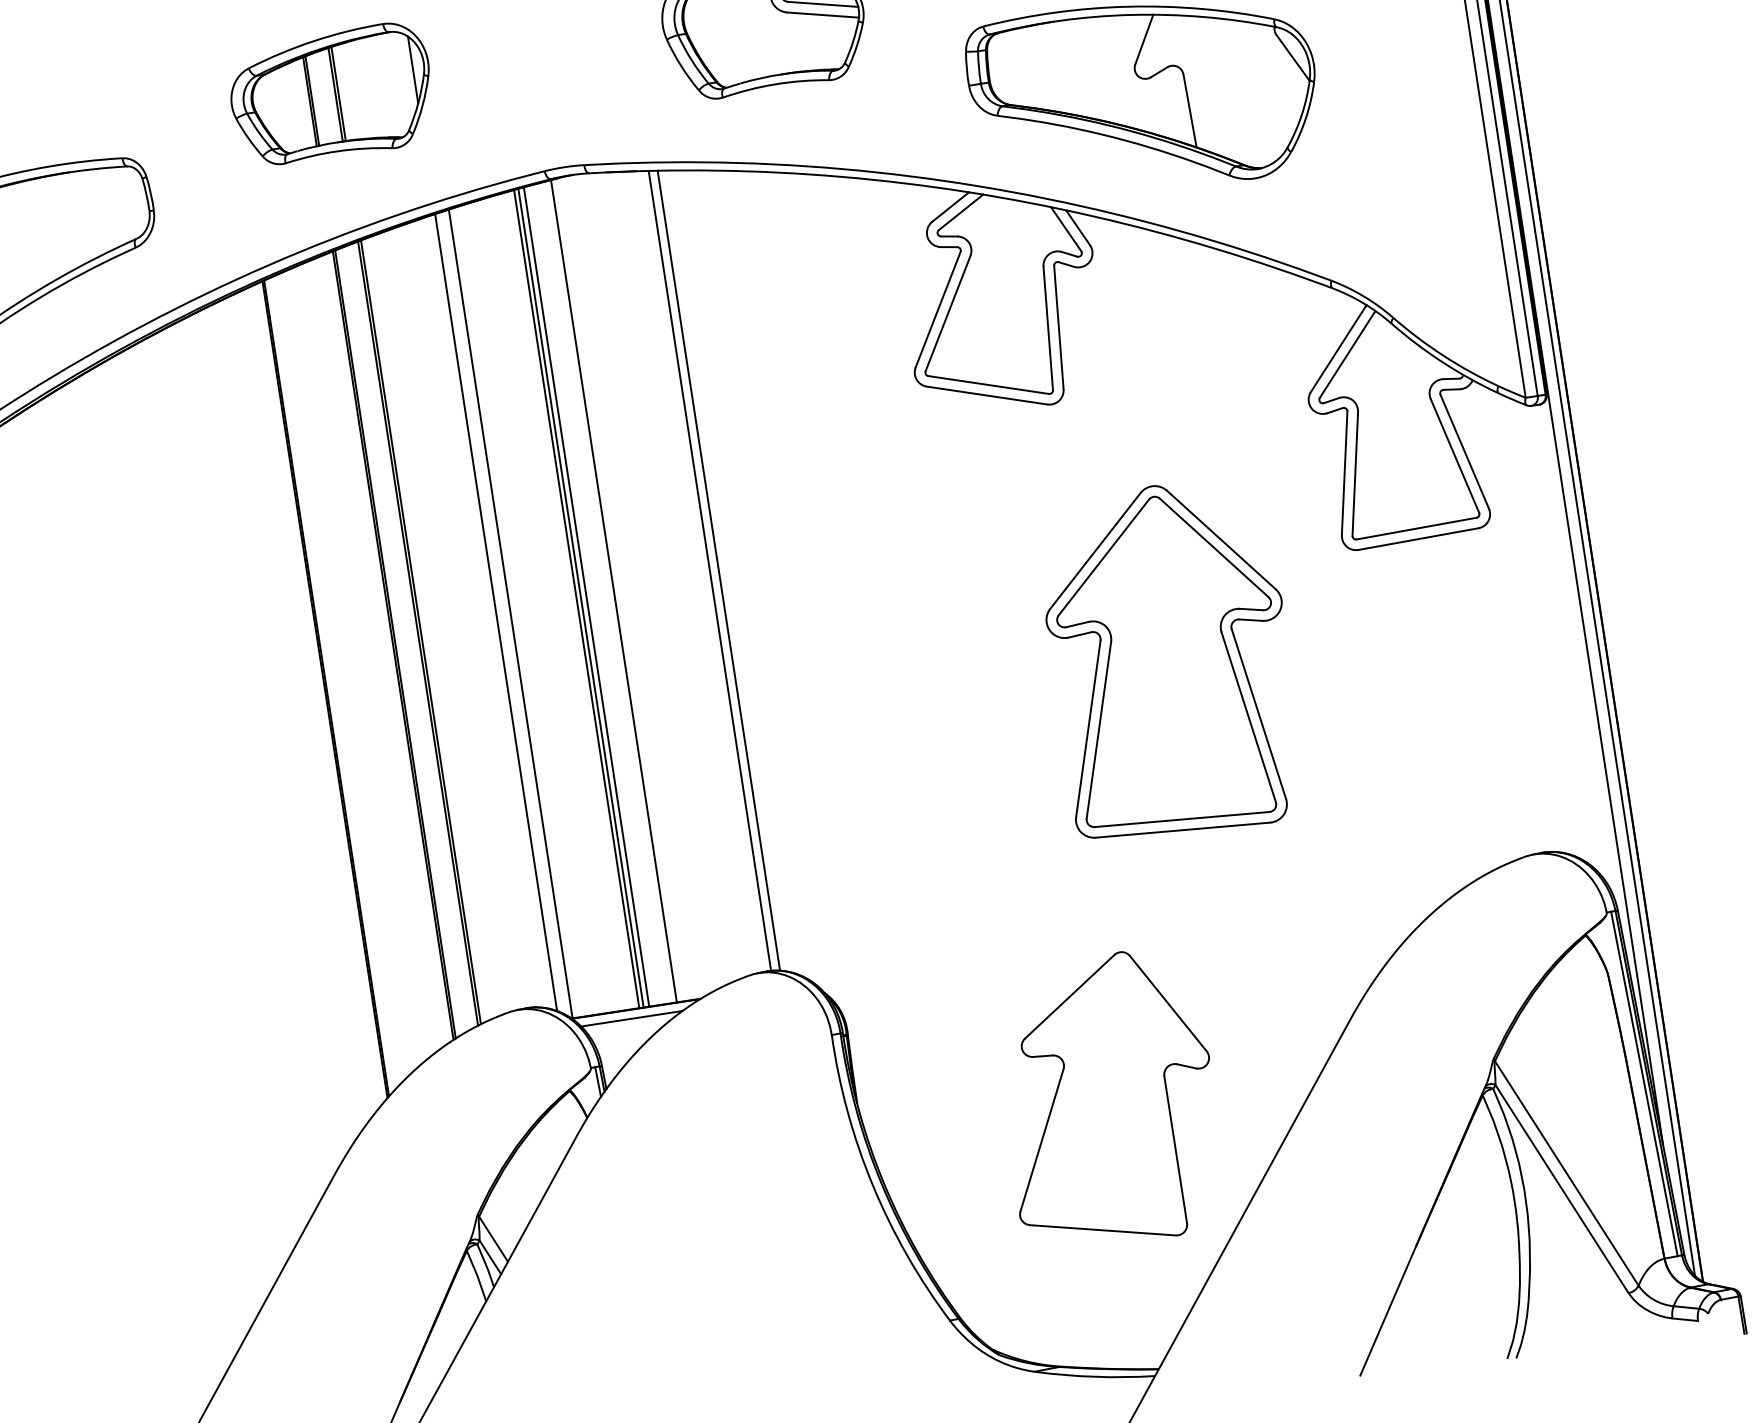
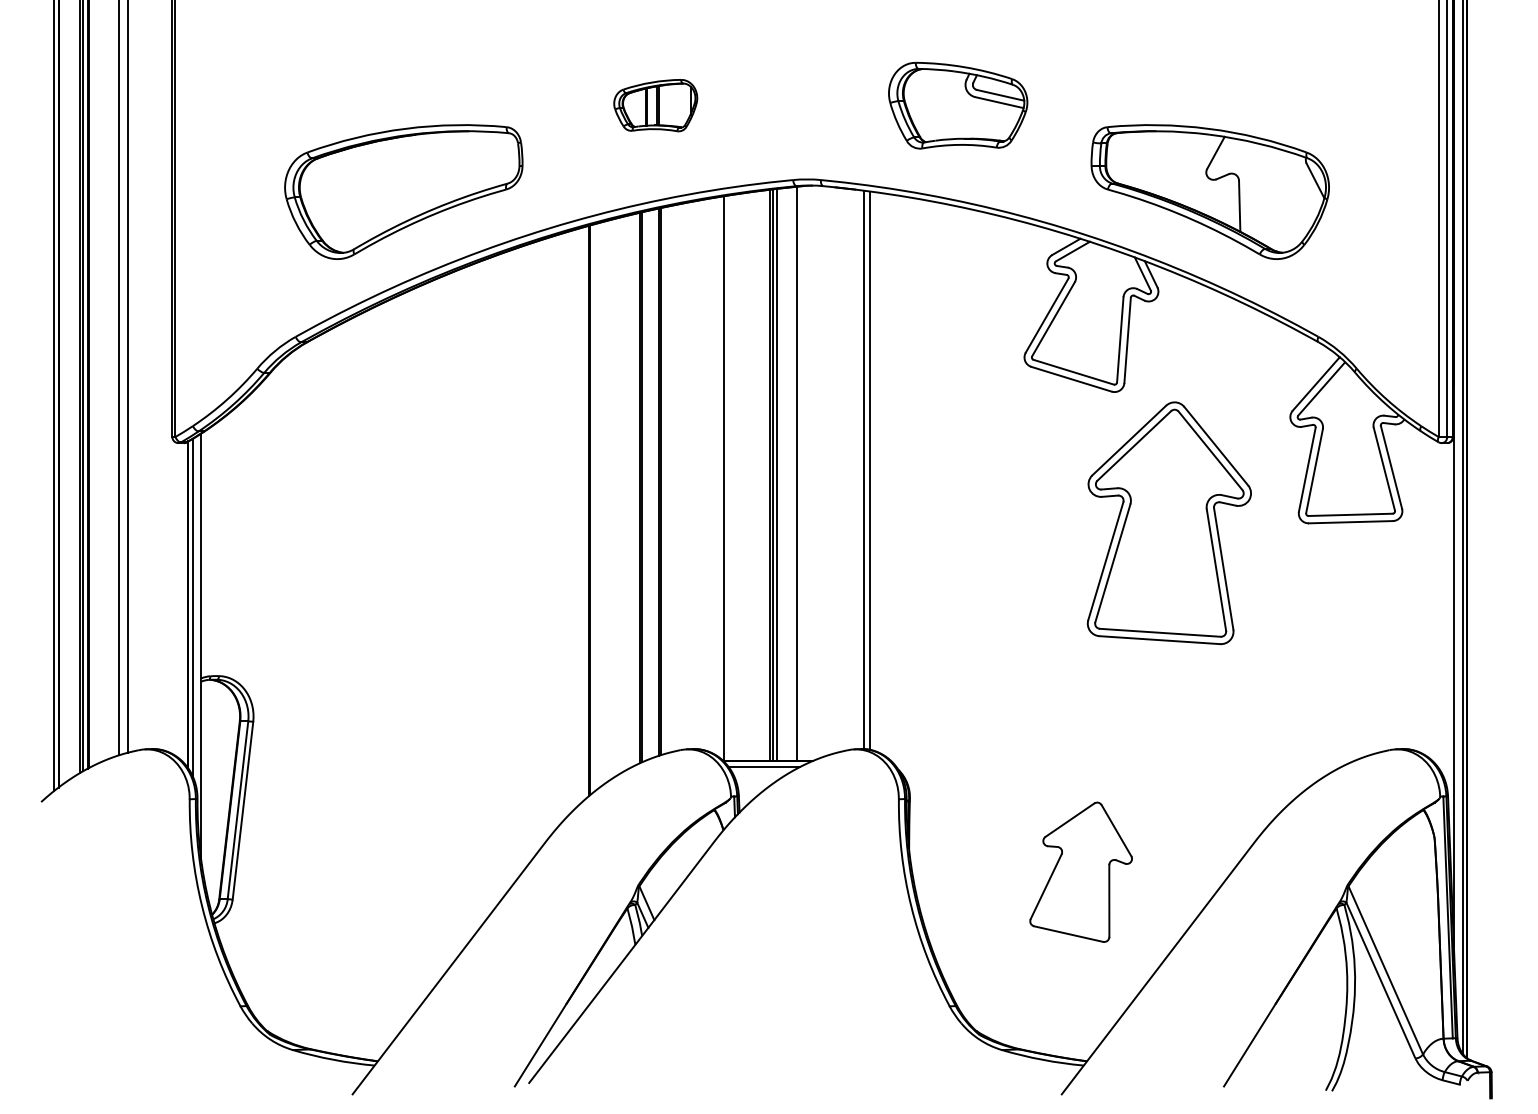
part: (331, 94) -> (655, 105), size x0.6
line: (496, 611) -> (714, 475), removed
part: (1169, 661) -> (1168, 523), moved
part: (1107, 1098) -> (1080, 871), size x0.7

